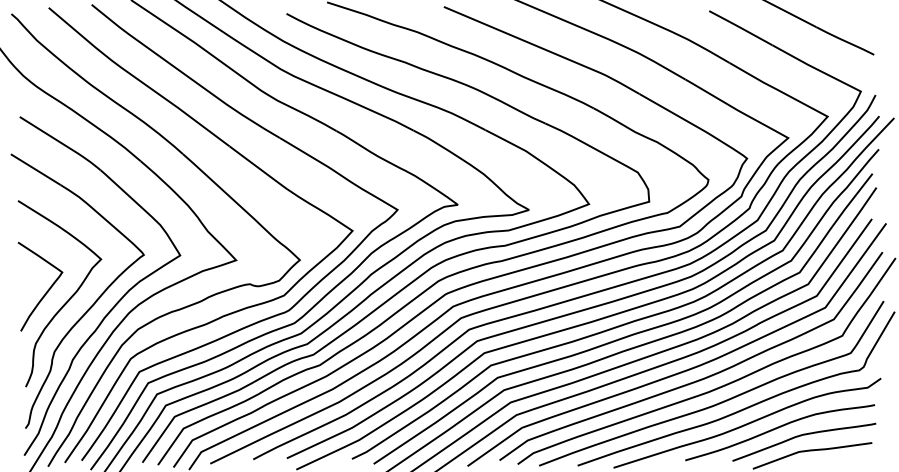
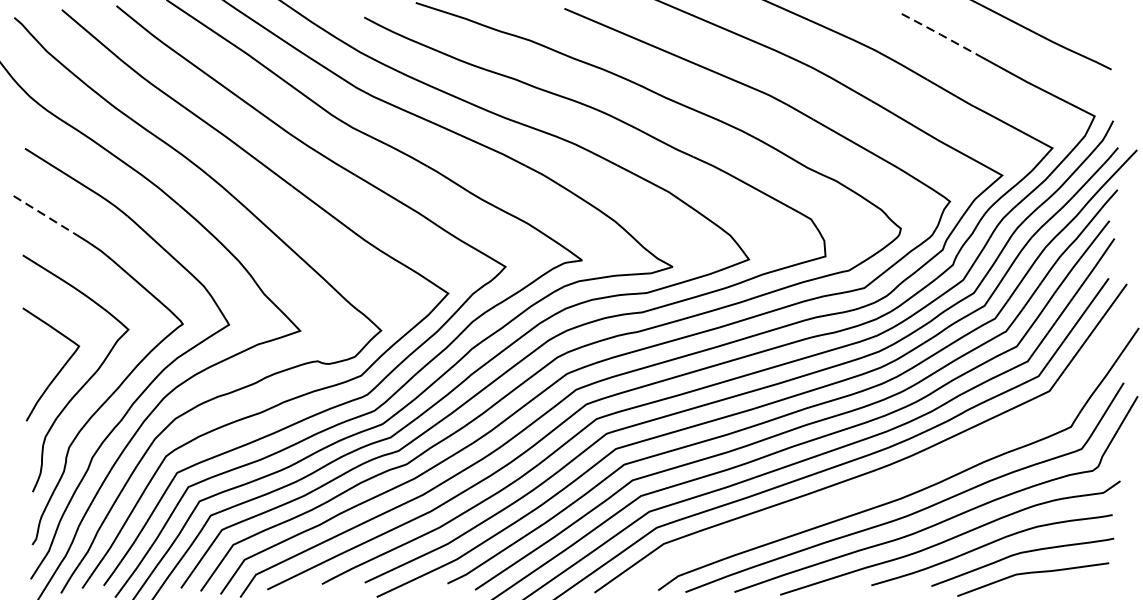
line: (740, 27) -> (941, 34), solid -> dashed
line: (36, 170) -> (46, 216), solid -> dashed
curve: (698, 379) -> (888, 482), removed

